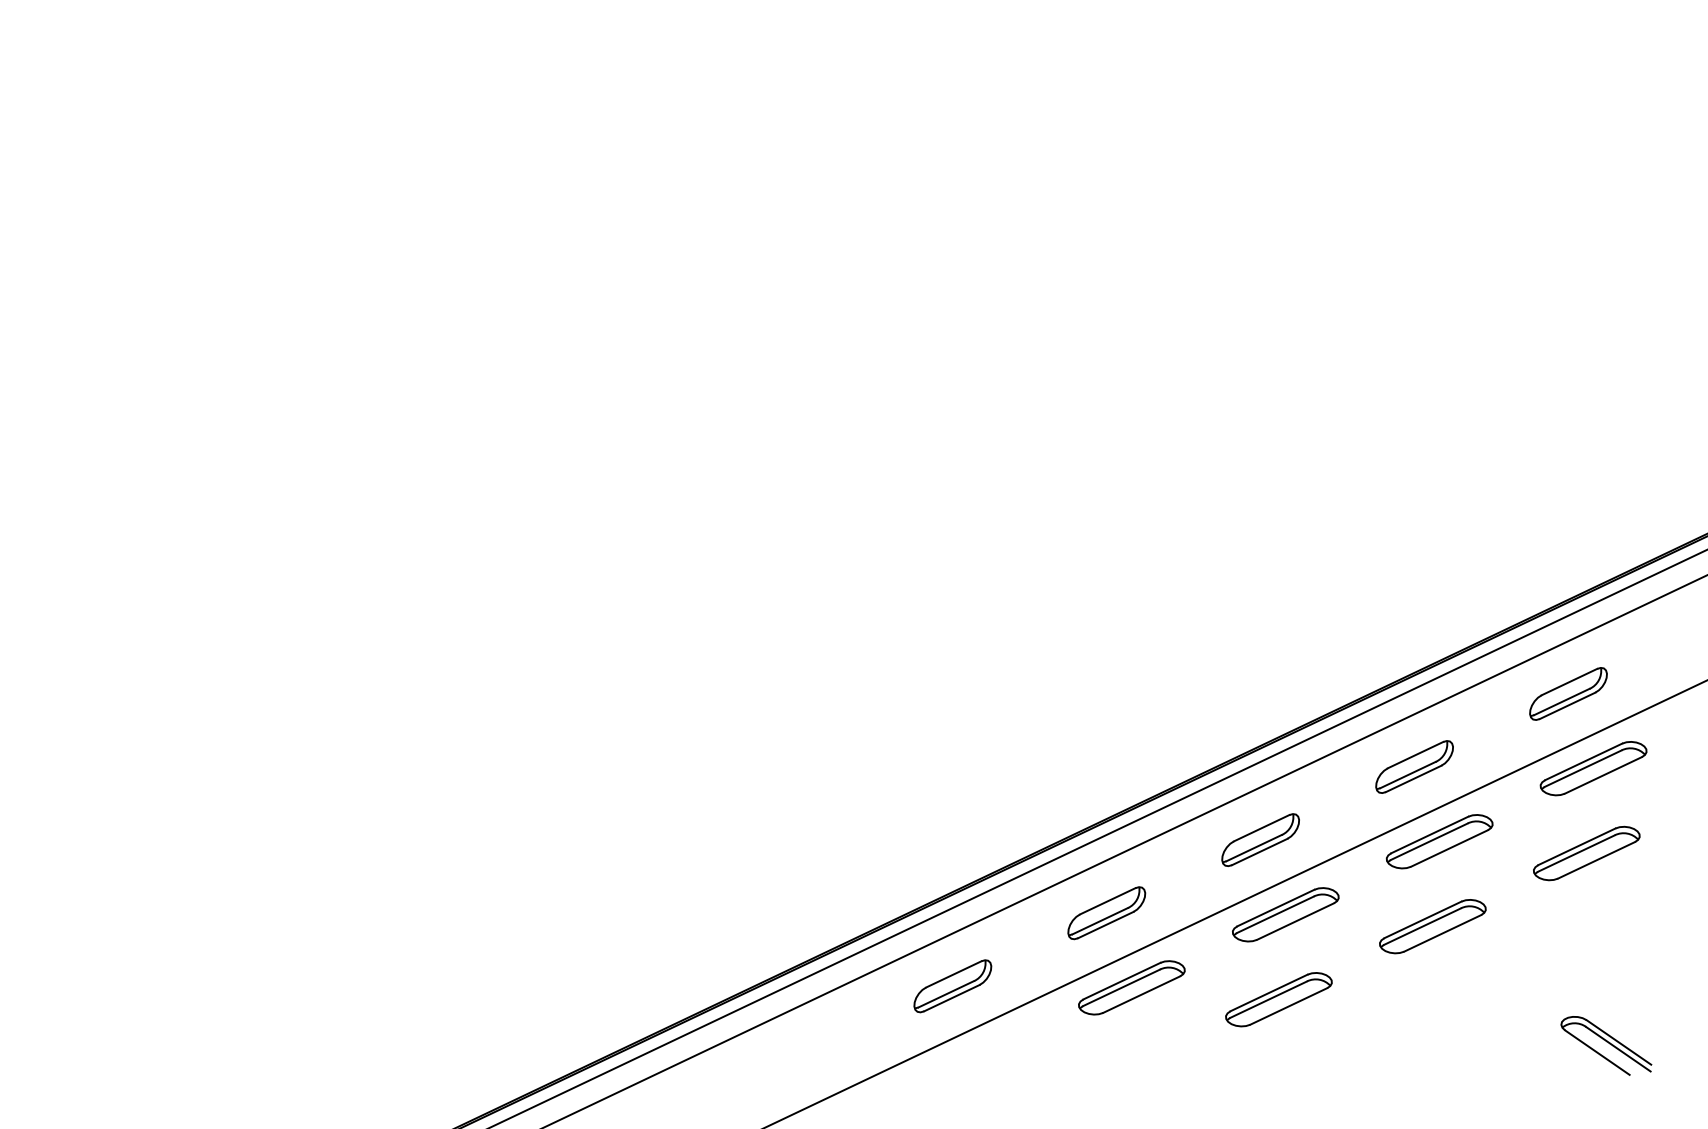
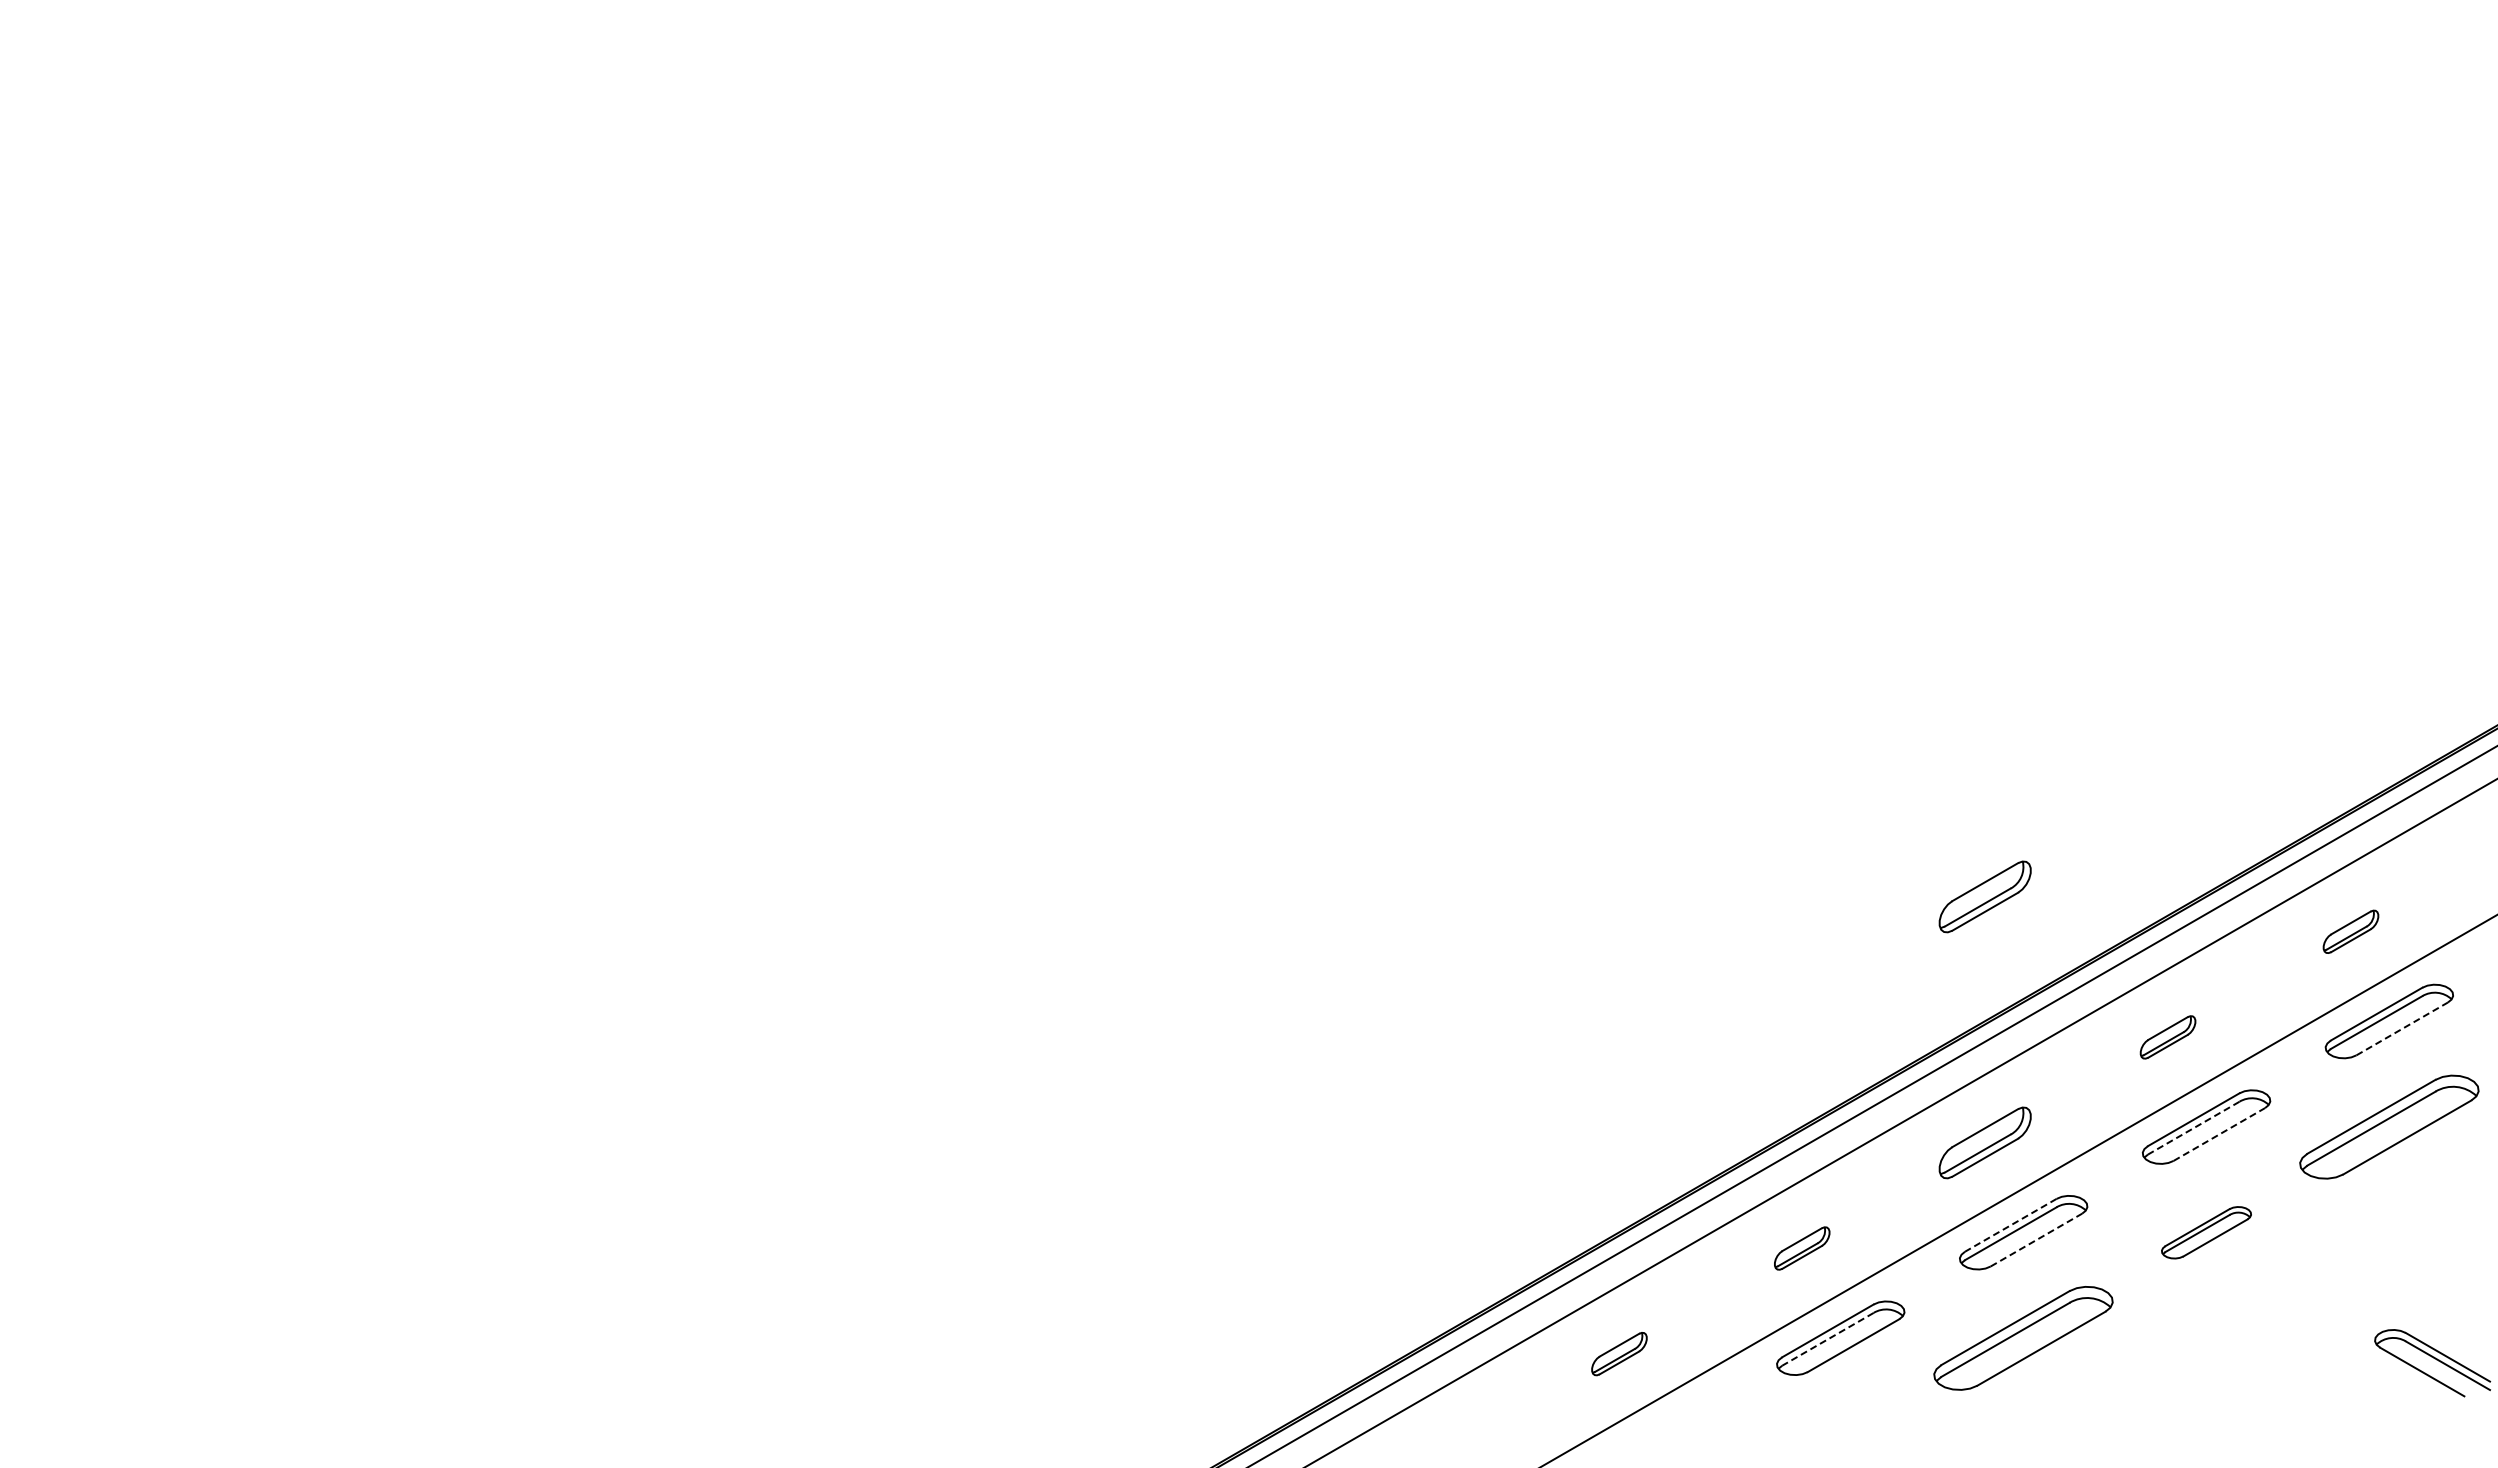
part: (1276, 641) -> (1984, 896), added
part: (1568, 693) -> (2350, 931), size x0.6
part: (1414, 767) -> (2167, 1037), size x0.6
line: (1603, 775) -> (2402, 1028), solid -> dashed
line: (1429, 841) -> (2193, 1128), solid -> dashed
line: (1449, 848) -> (2219, 1134), solid -> dashed
part: (1586, 853) -> (2389, 1126), size x1.4
line: (1275, 908) -> (2010, 1225), solid -> dashed
part: (1106, 913) -> (1801, 1248), size x0.6
line: (1295, 921) -> (2036, 1240), solid -> dashed
part: (1432, 926) -> (2206, 1232), size x0.7
part: (952, 985) -> (1619, 1353), size x0.6
line: (1121, 987) -> (1827, 1339), solid -> dashed
part: (1278, 999) -> (2023, 1337), size x1.4

